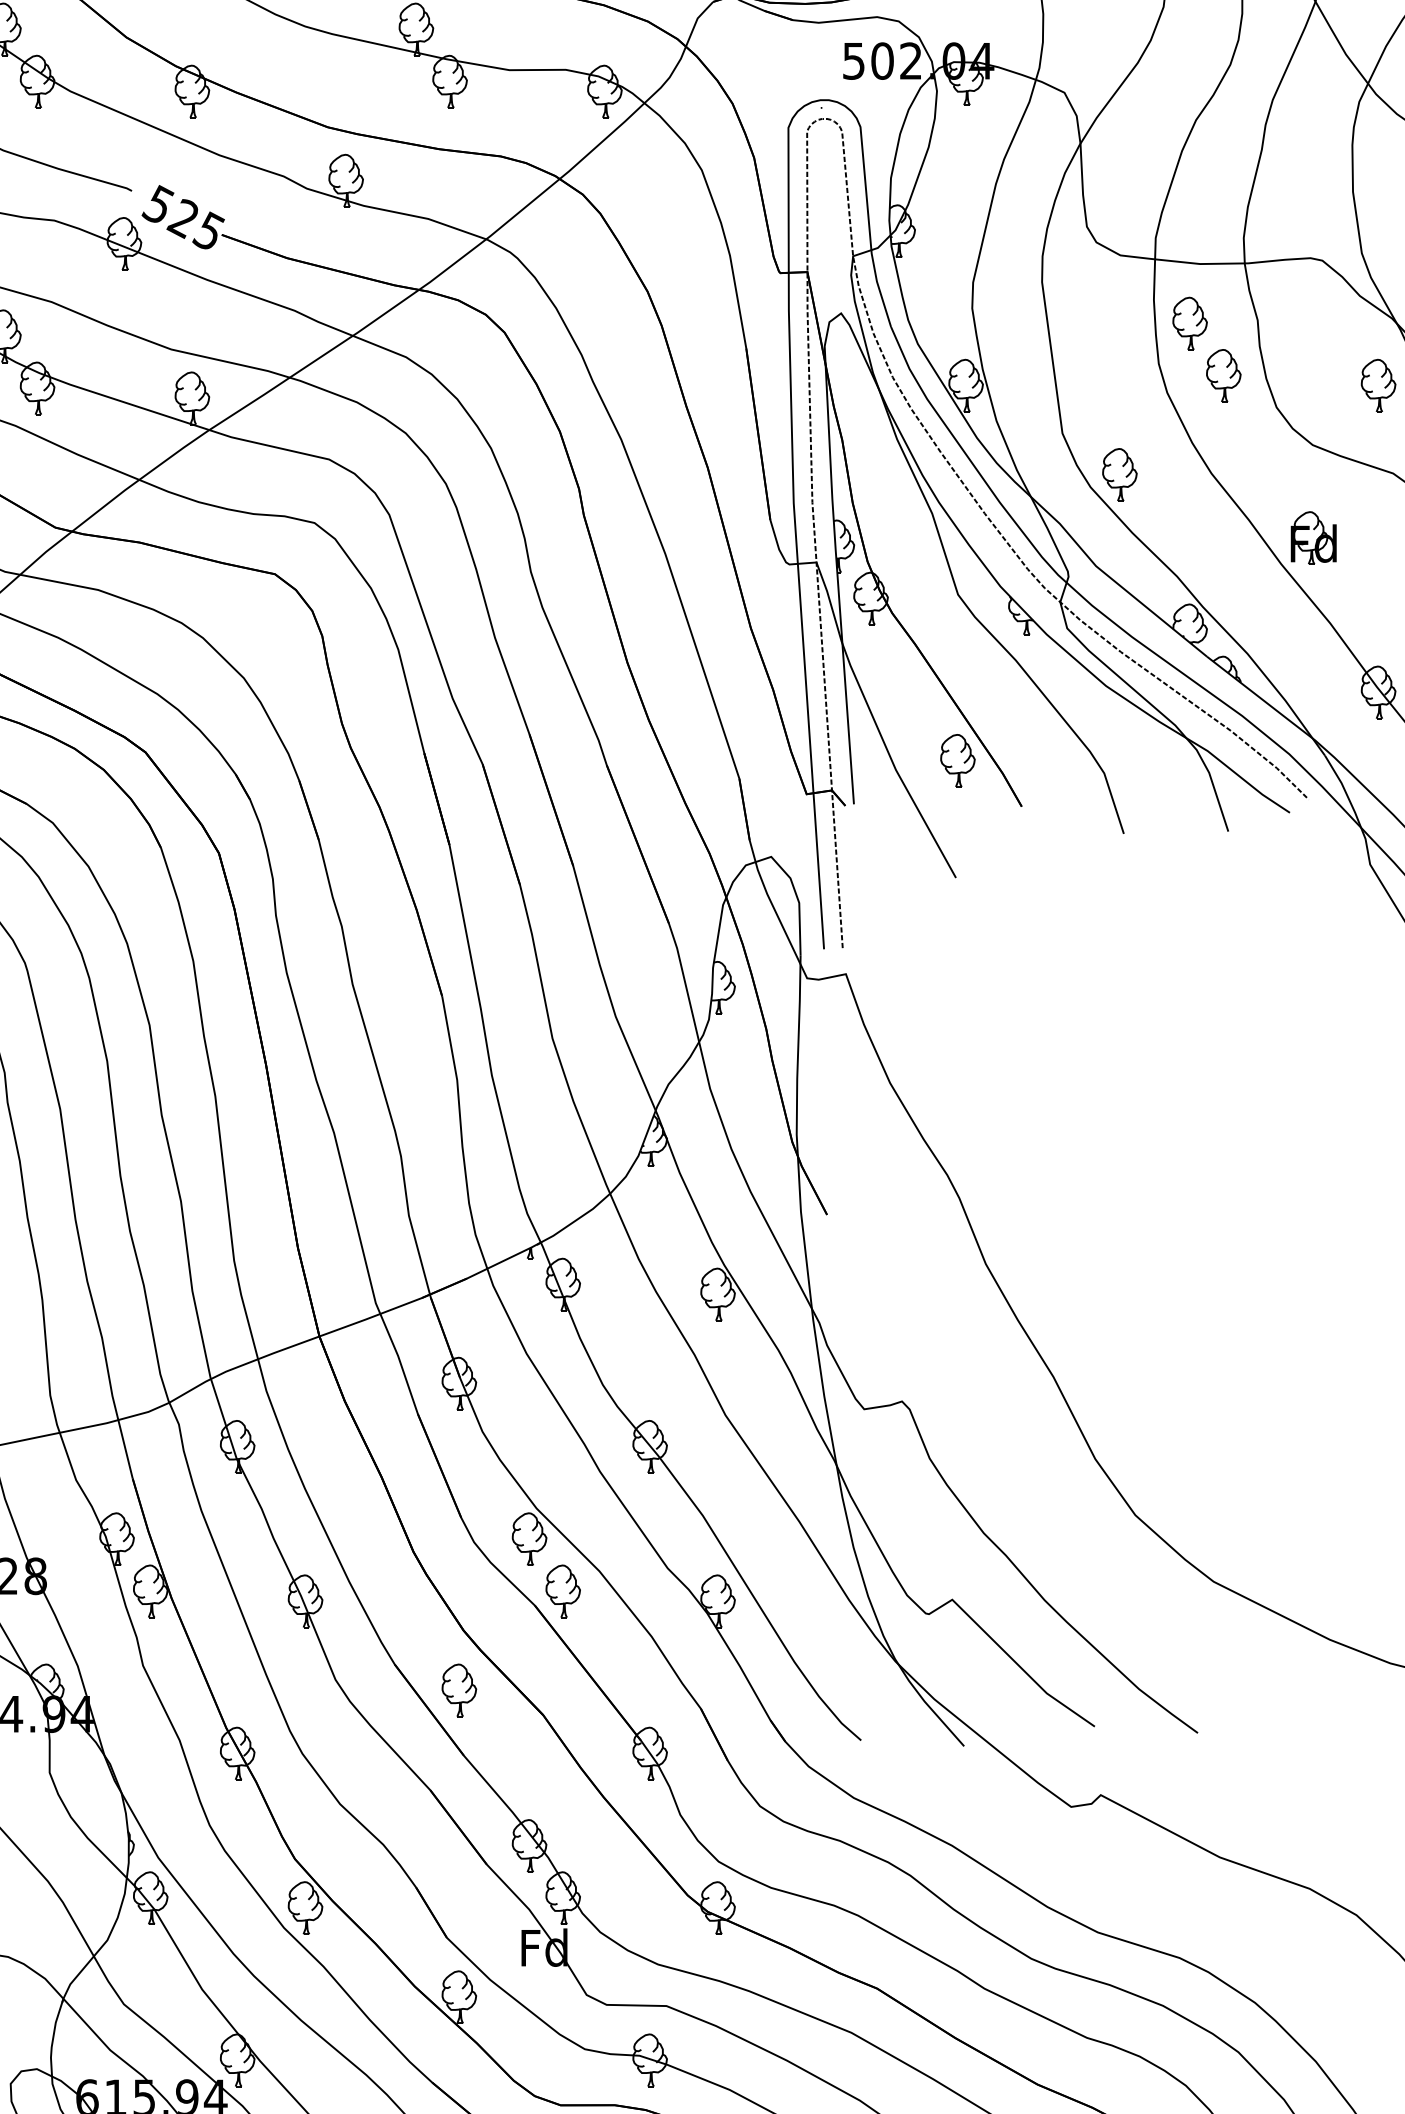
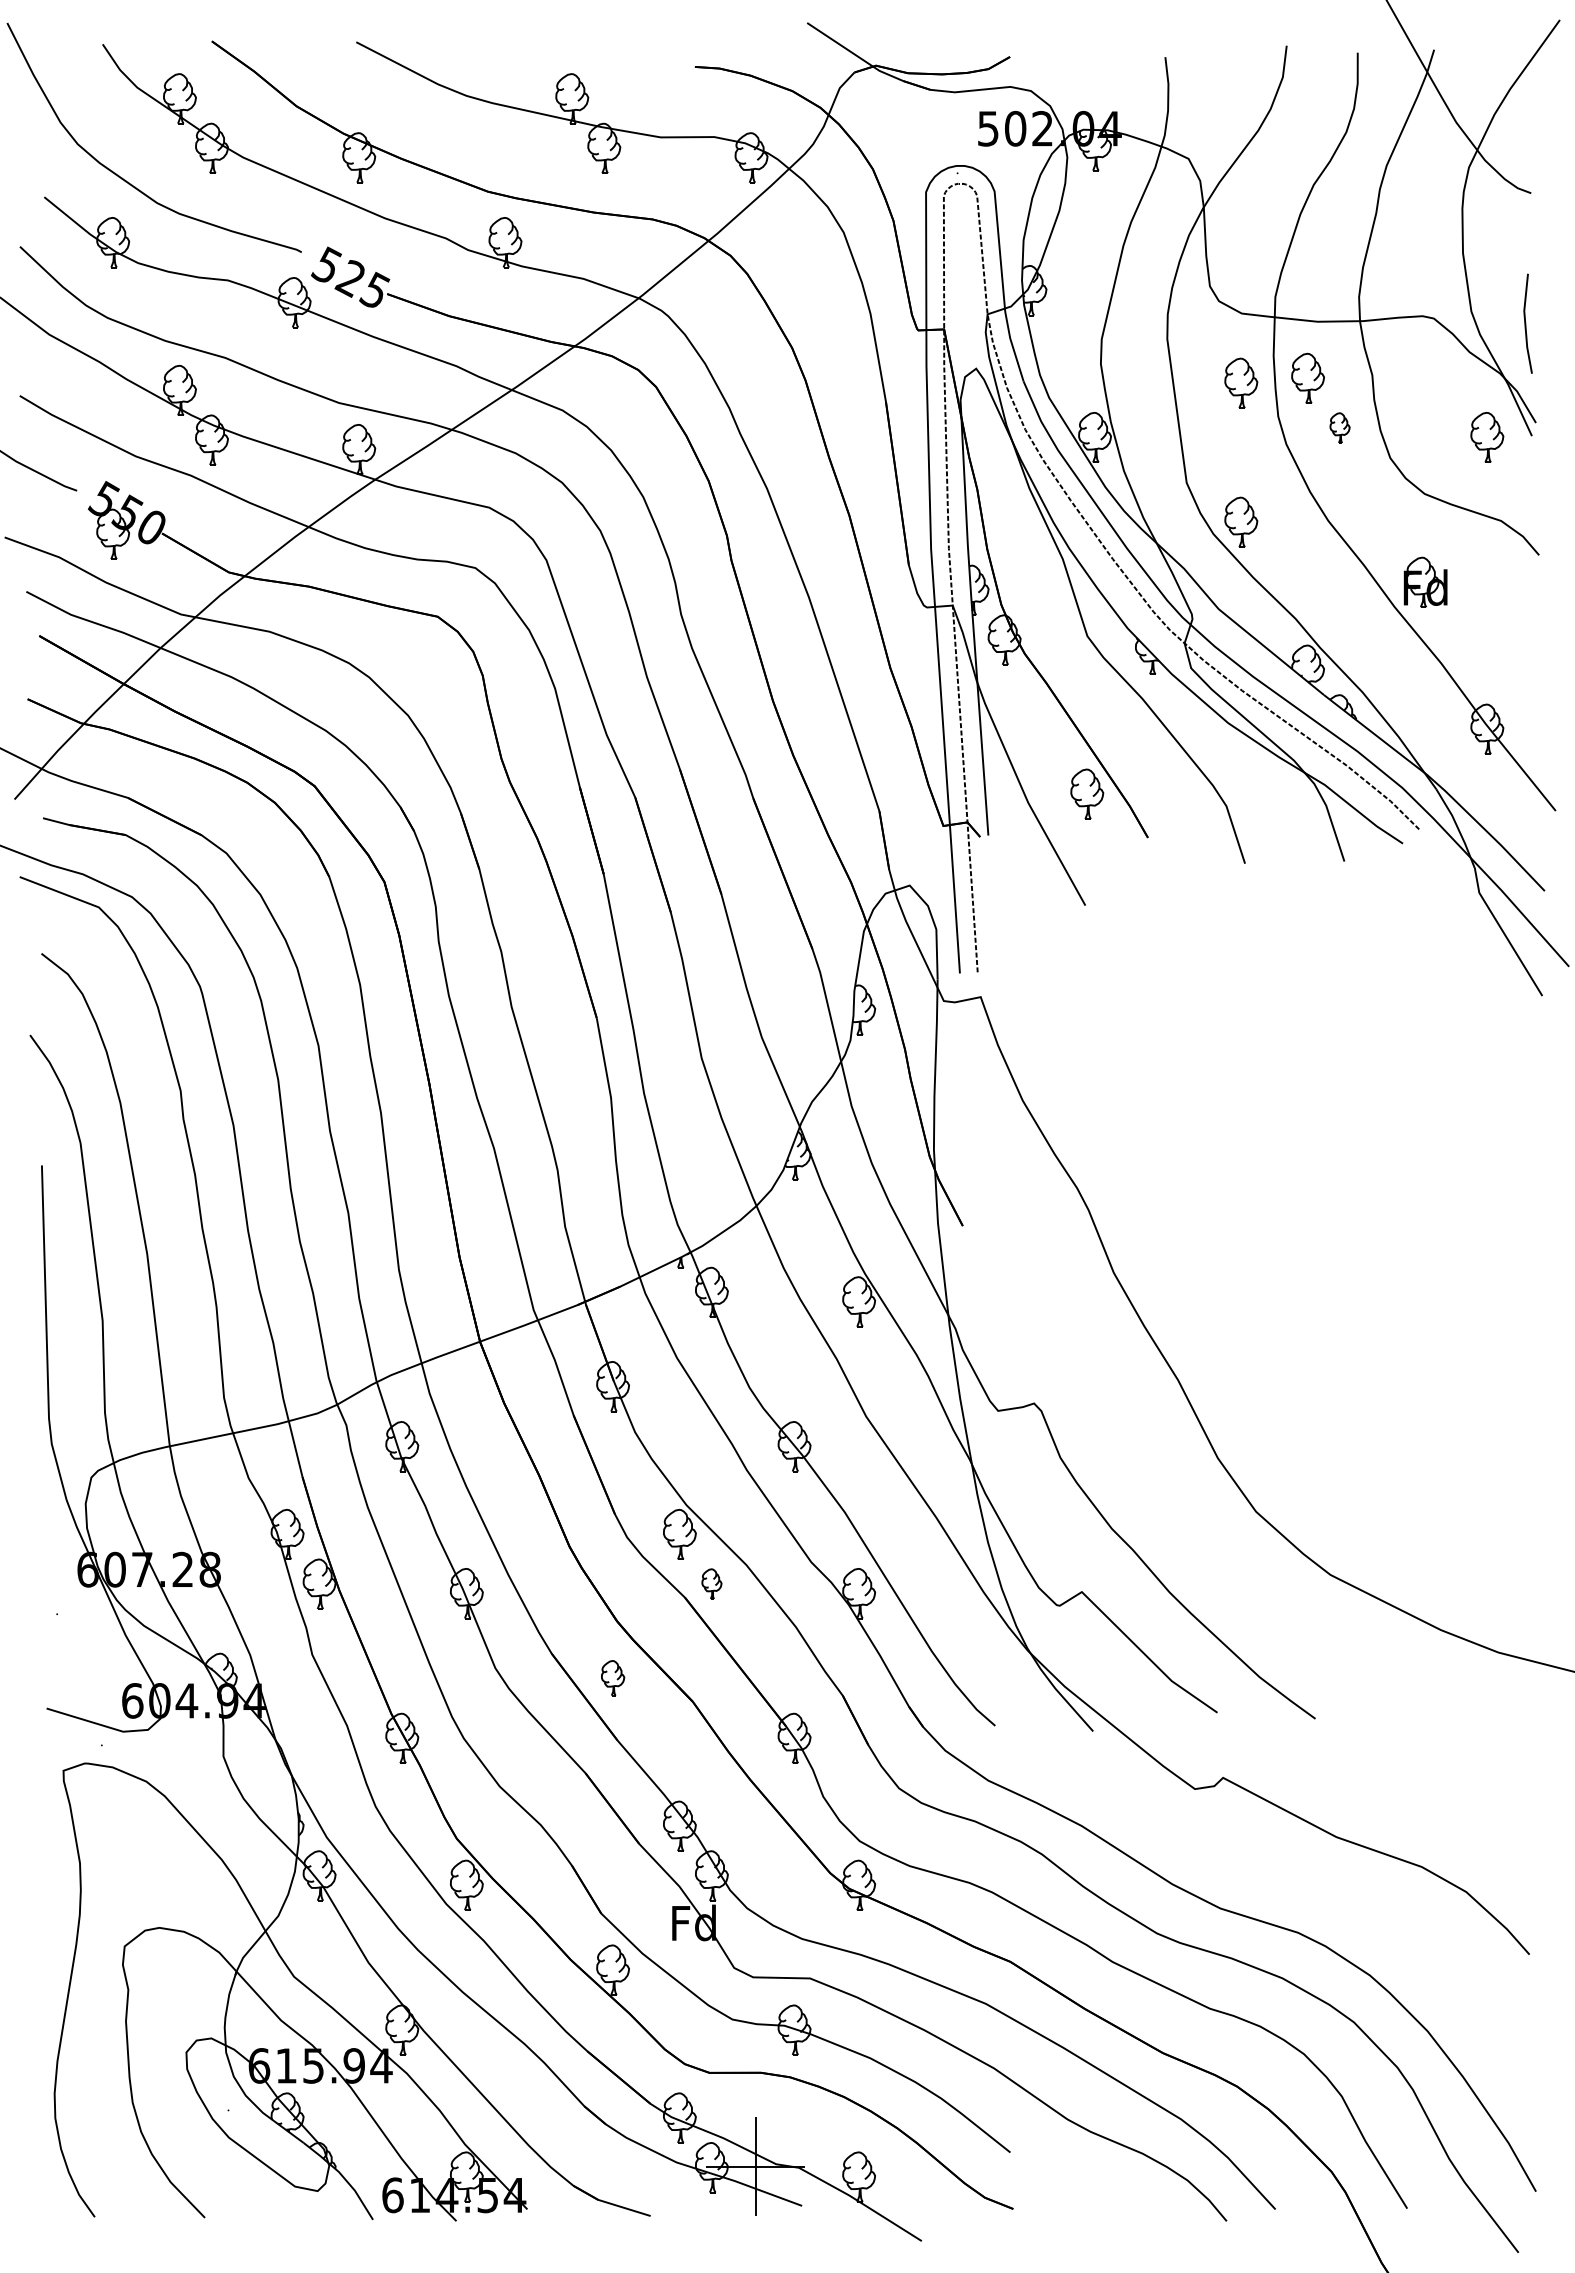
part: (1120, 327) -> (1241, 382), added
part: (1223, 375) -> (1339, 427), size x0.6
part: (562, 1590) -> (711, 1583), size x0.6
part: (458, 1689) -> (612, 1677), size x0.7

